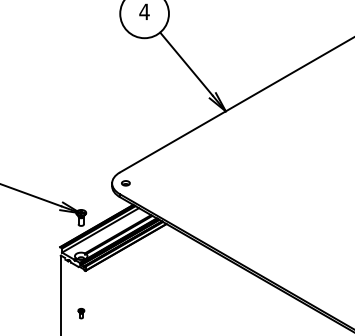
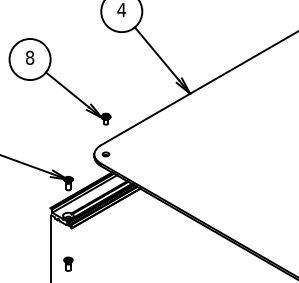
part: (71, 96) -> (60, 81), added
part: (81, 313) -> (68, 264), size x1.67

